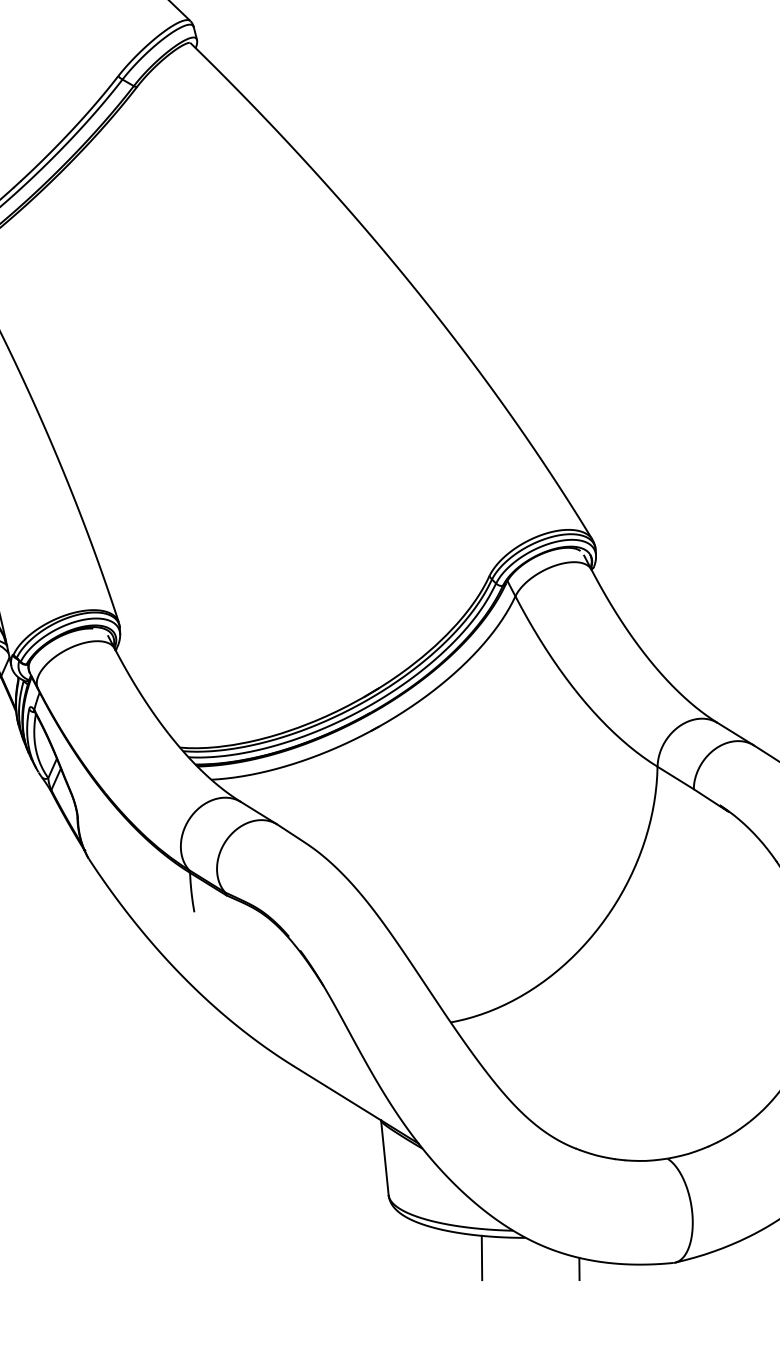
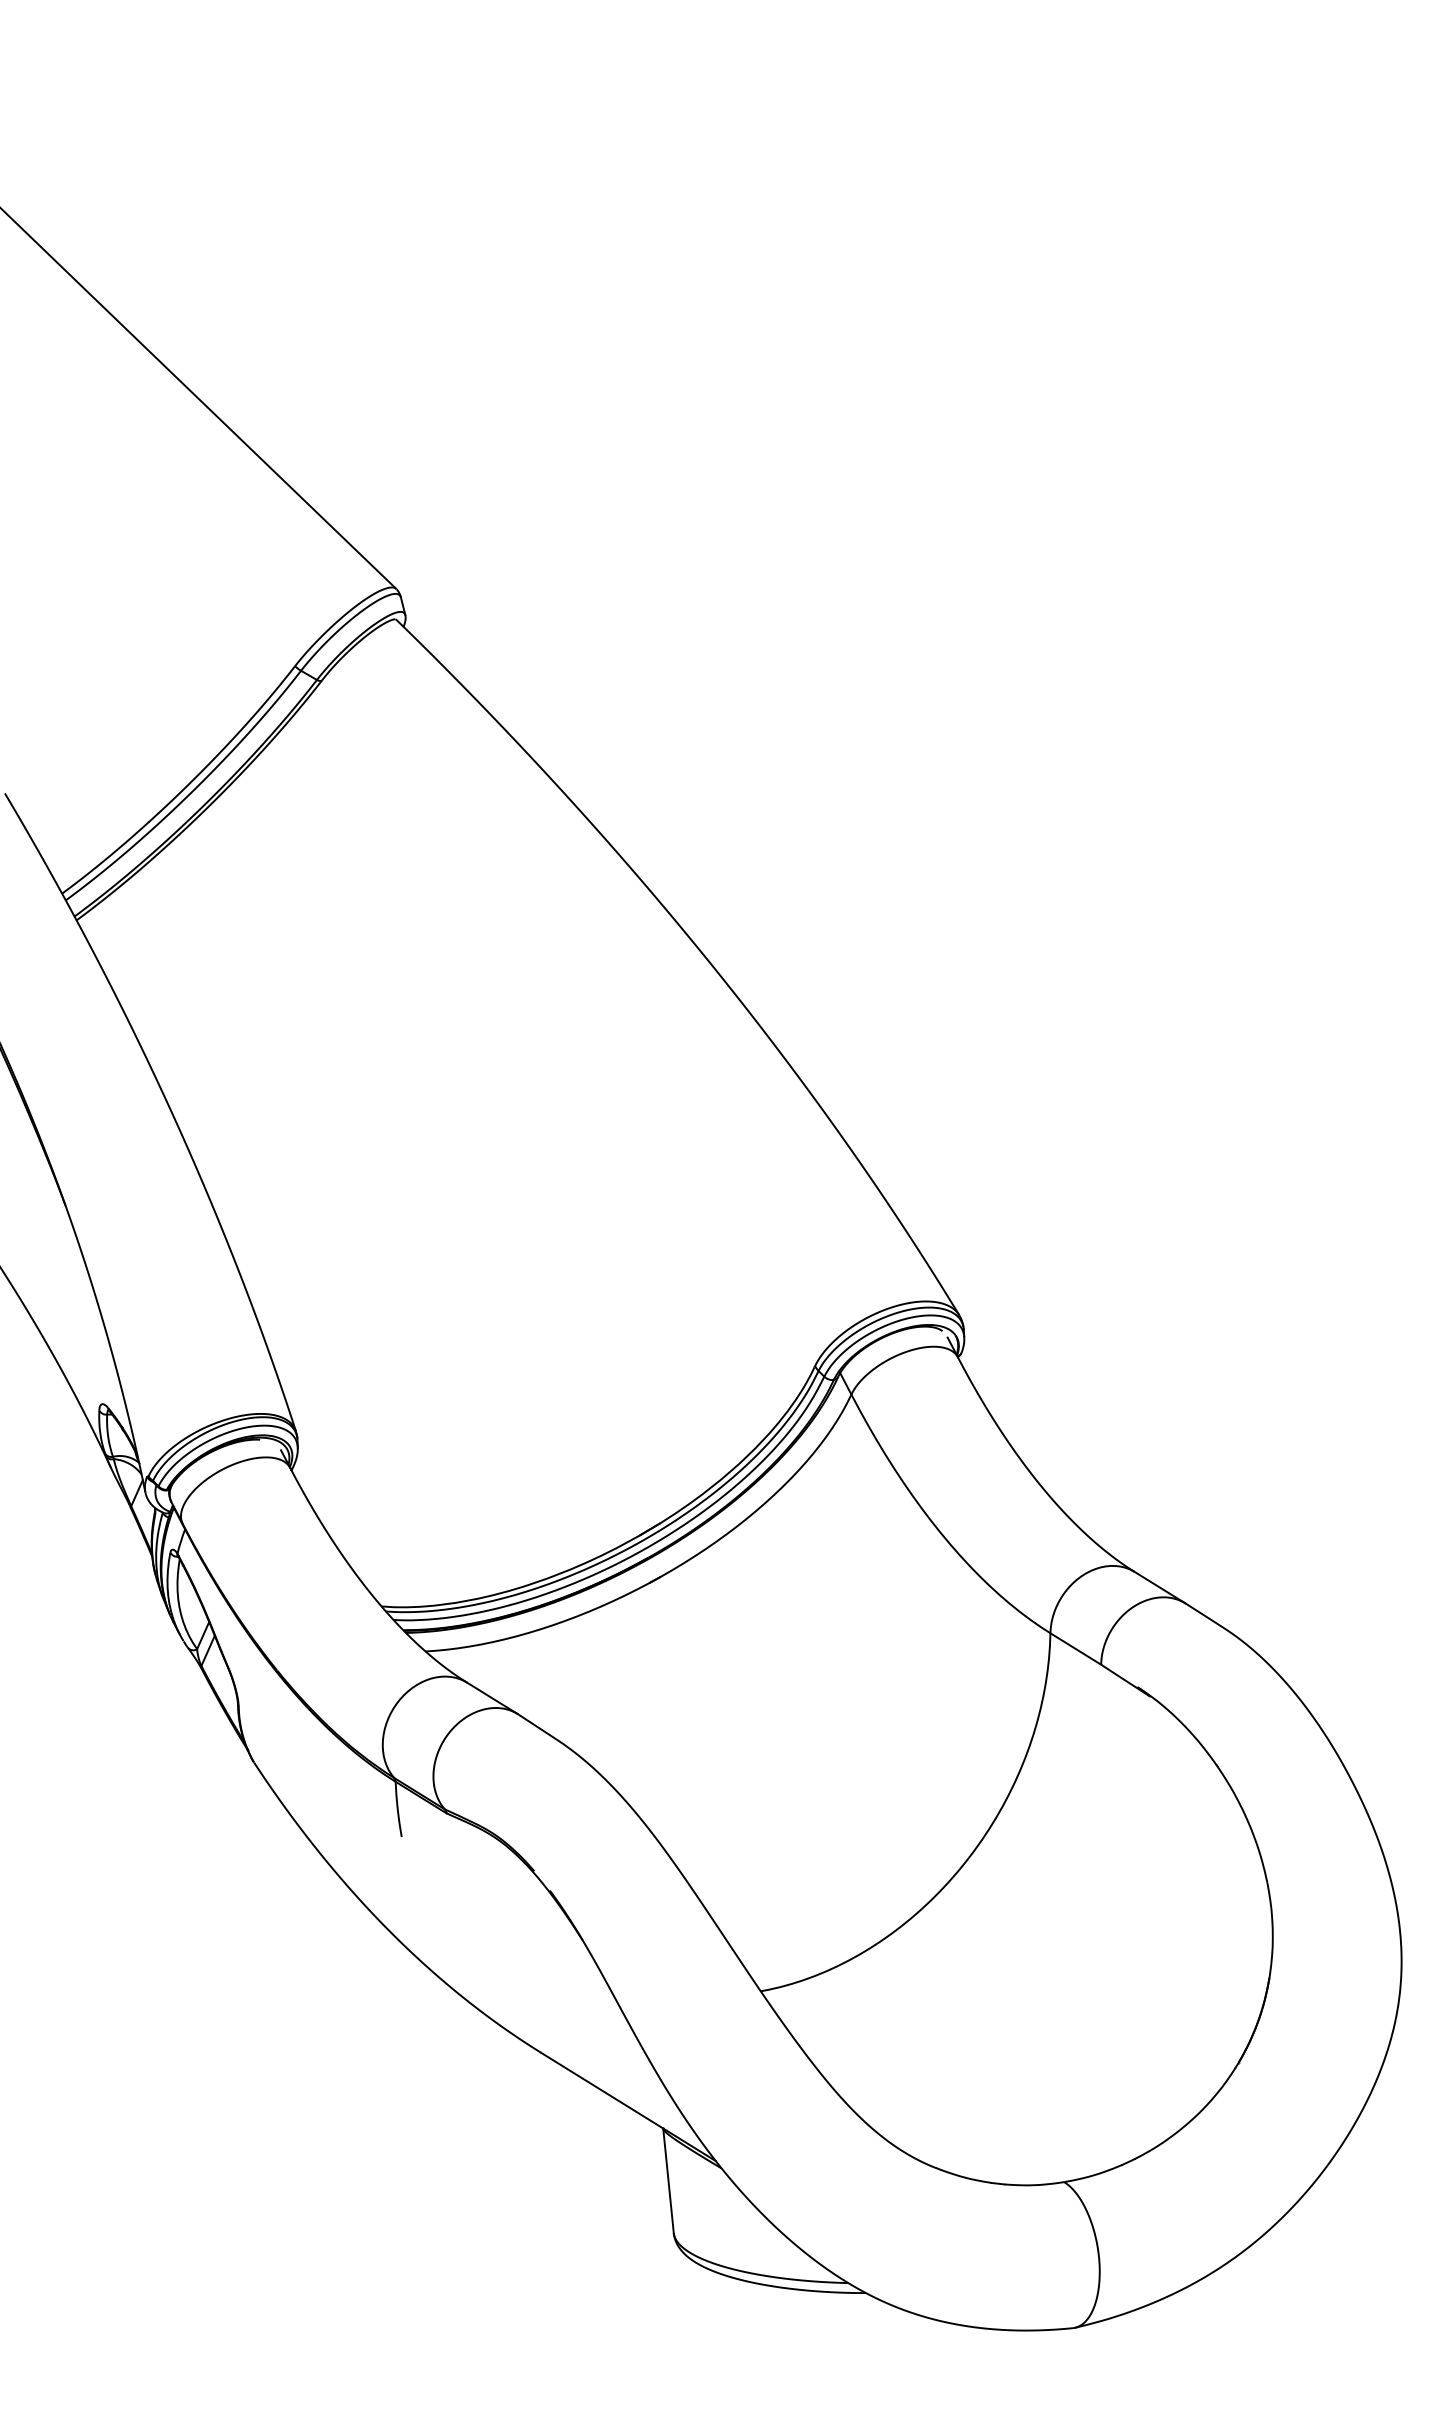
line: (481, 1258) -> (804, 2321), removed
line: (579, 1268) -> (940, 2336), removed

